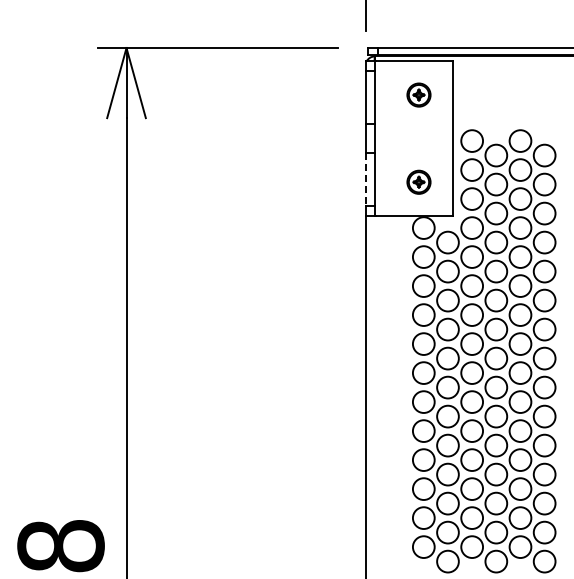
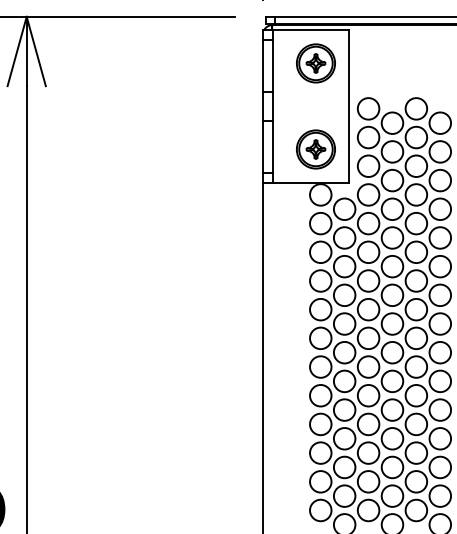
part: (418, 94) -> (315, 62), size x1.67
line: (365, 179) -> (263, 146), dashed -> solid
part: (418, 182) -> (315, 149), size x1.67

